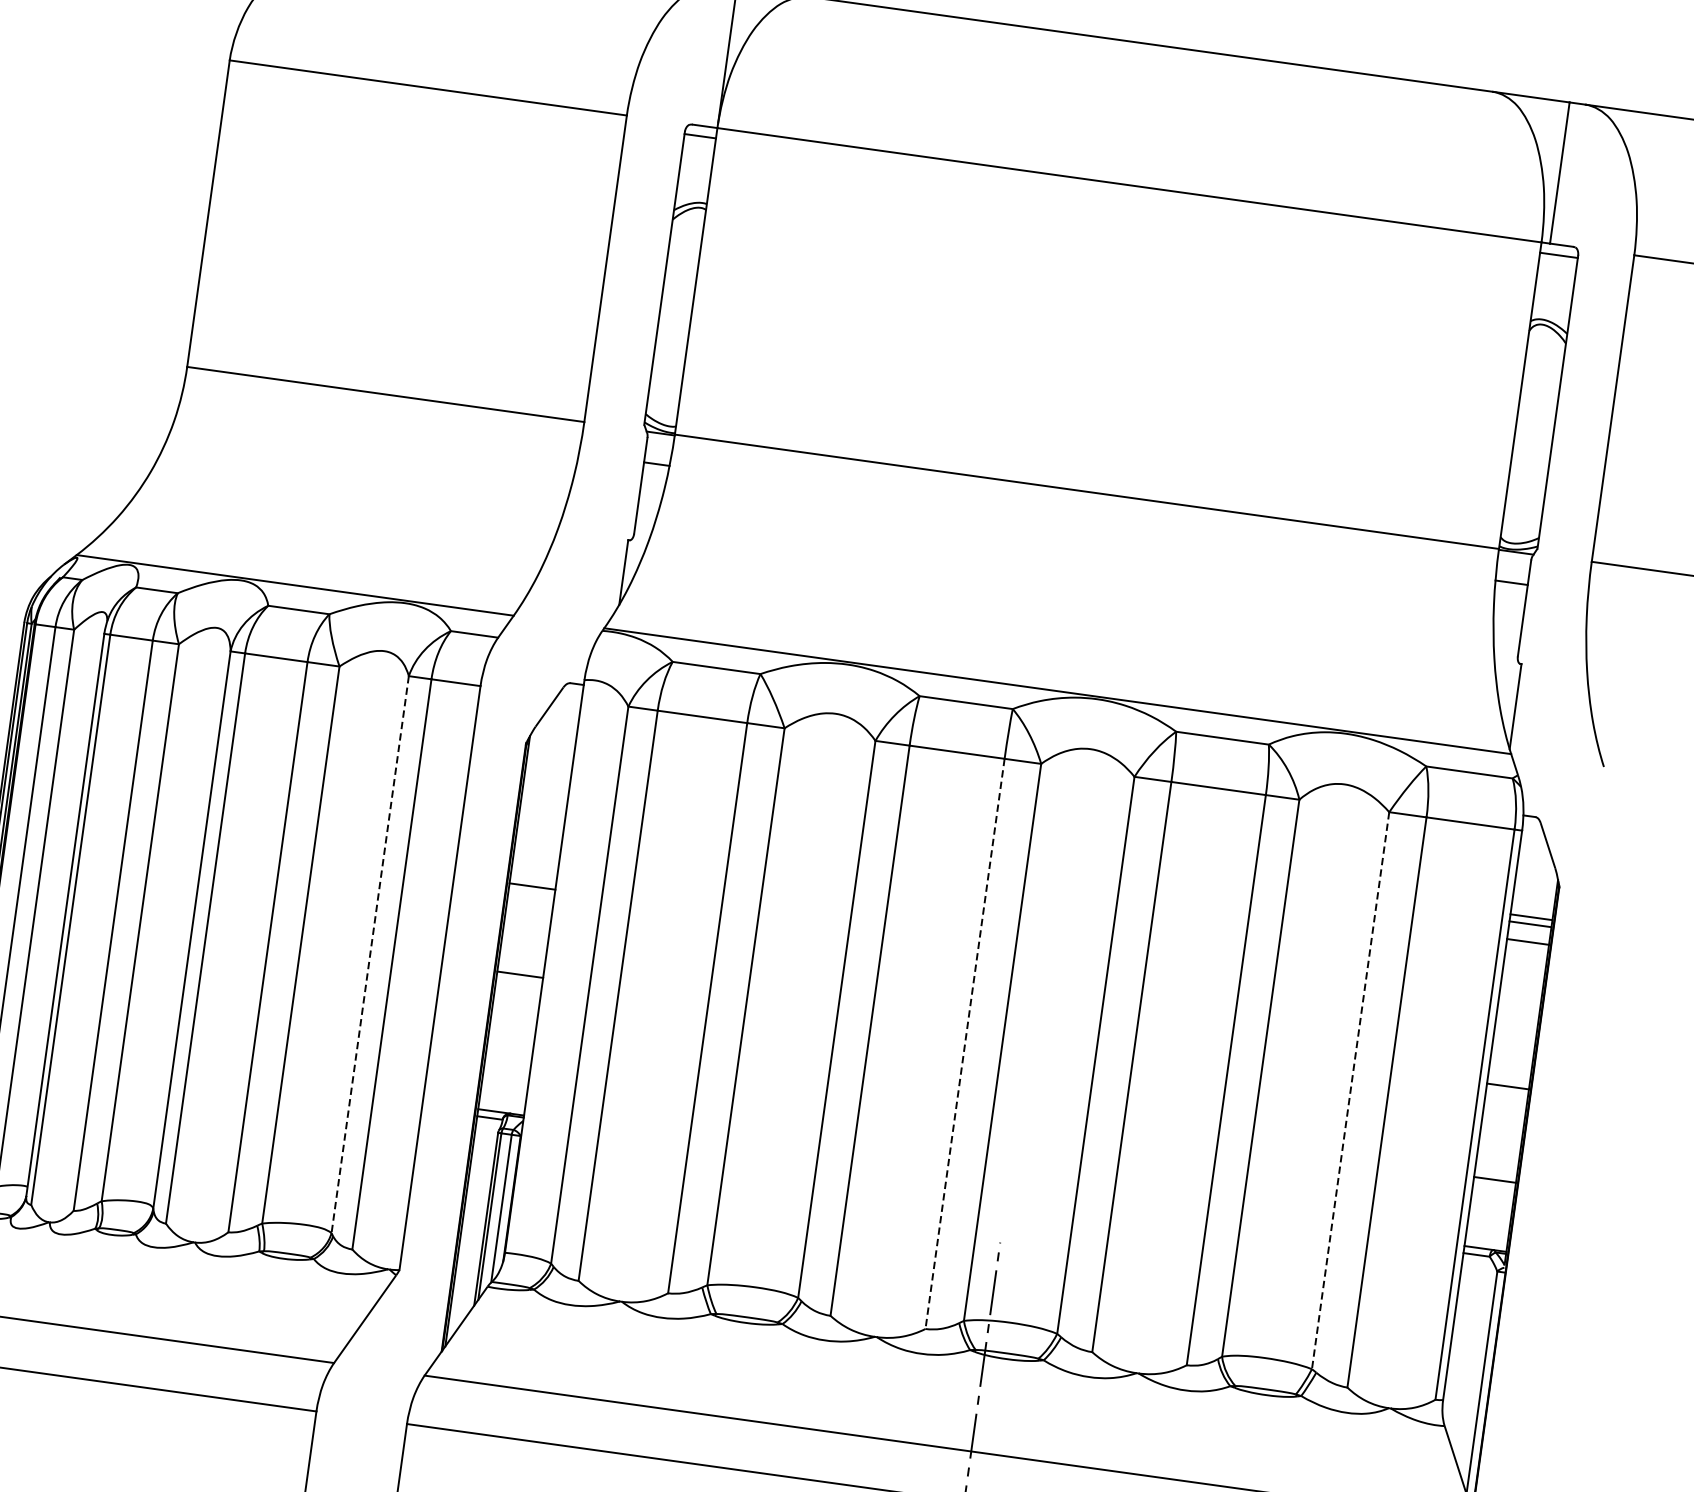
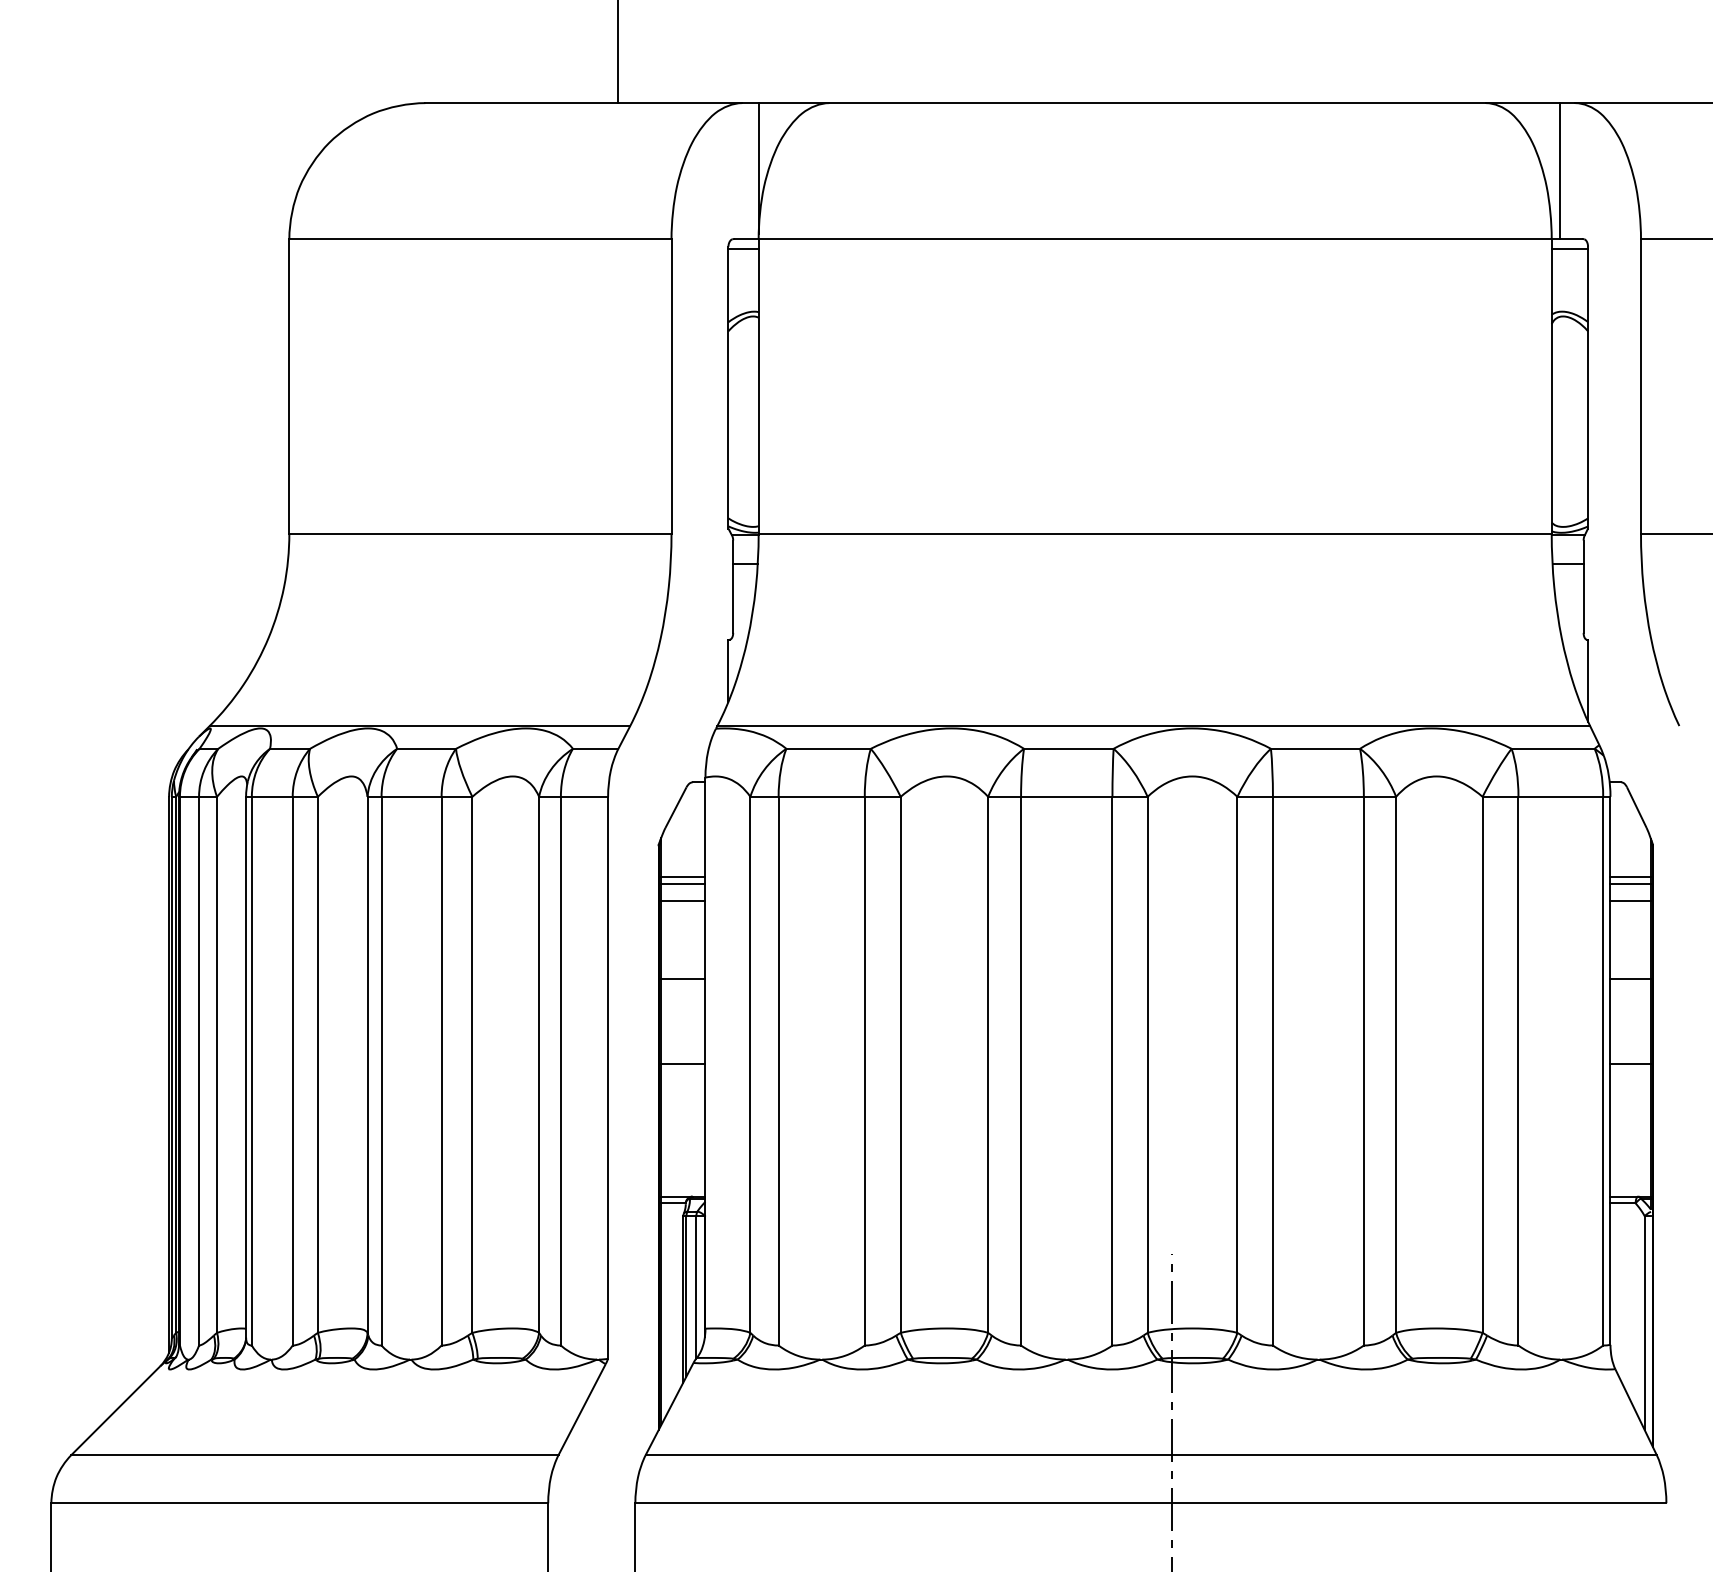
line: (547, 780) -> (683, 877), added
line: (546, 788) -> (683, 884), added
line: (543, 805) -> (683, 901), added
line: (370, 955) -> (539, 1065), dashed -> solid
line: (965, 1044) -> (1112, 1071), dashed -> solid
line: (1507, 1086) -> (1630, 979), moved
line: (1350, 1091) -> (1482, 1065), dashed -> solid
line: (1494, 1180) -> (1630, 1064), moved

